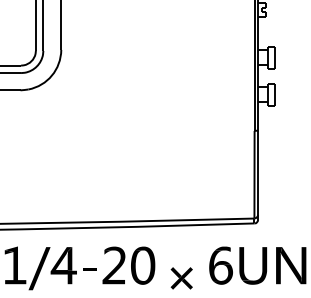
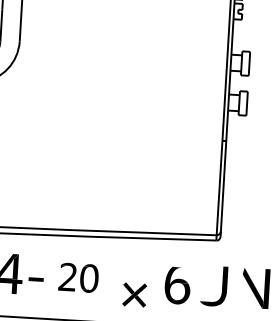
fill: (222, 248) -> (180, 265), removed
fill: (246, 263) -> (205, 283), removed
part: (128, 265) -> (78, 277), size x0.7
fill: (279, 265) -> (240, 287), removed

